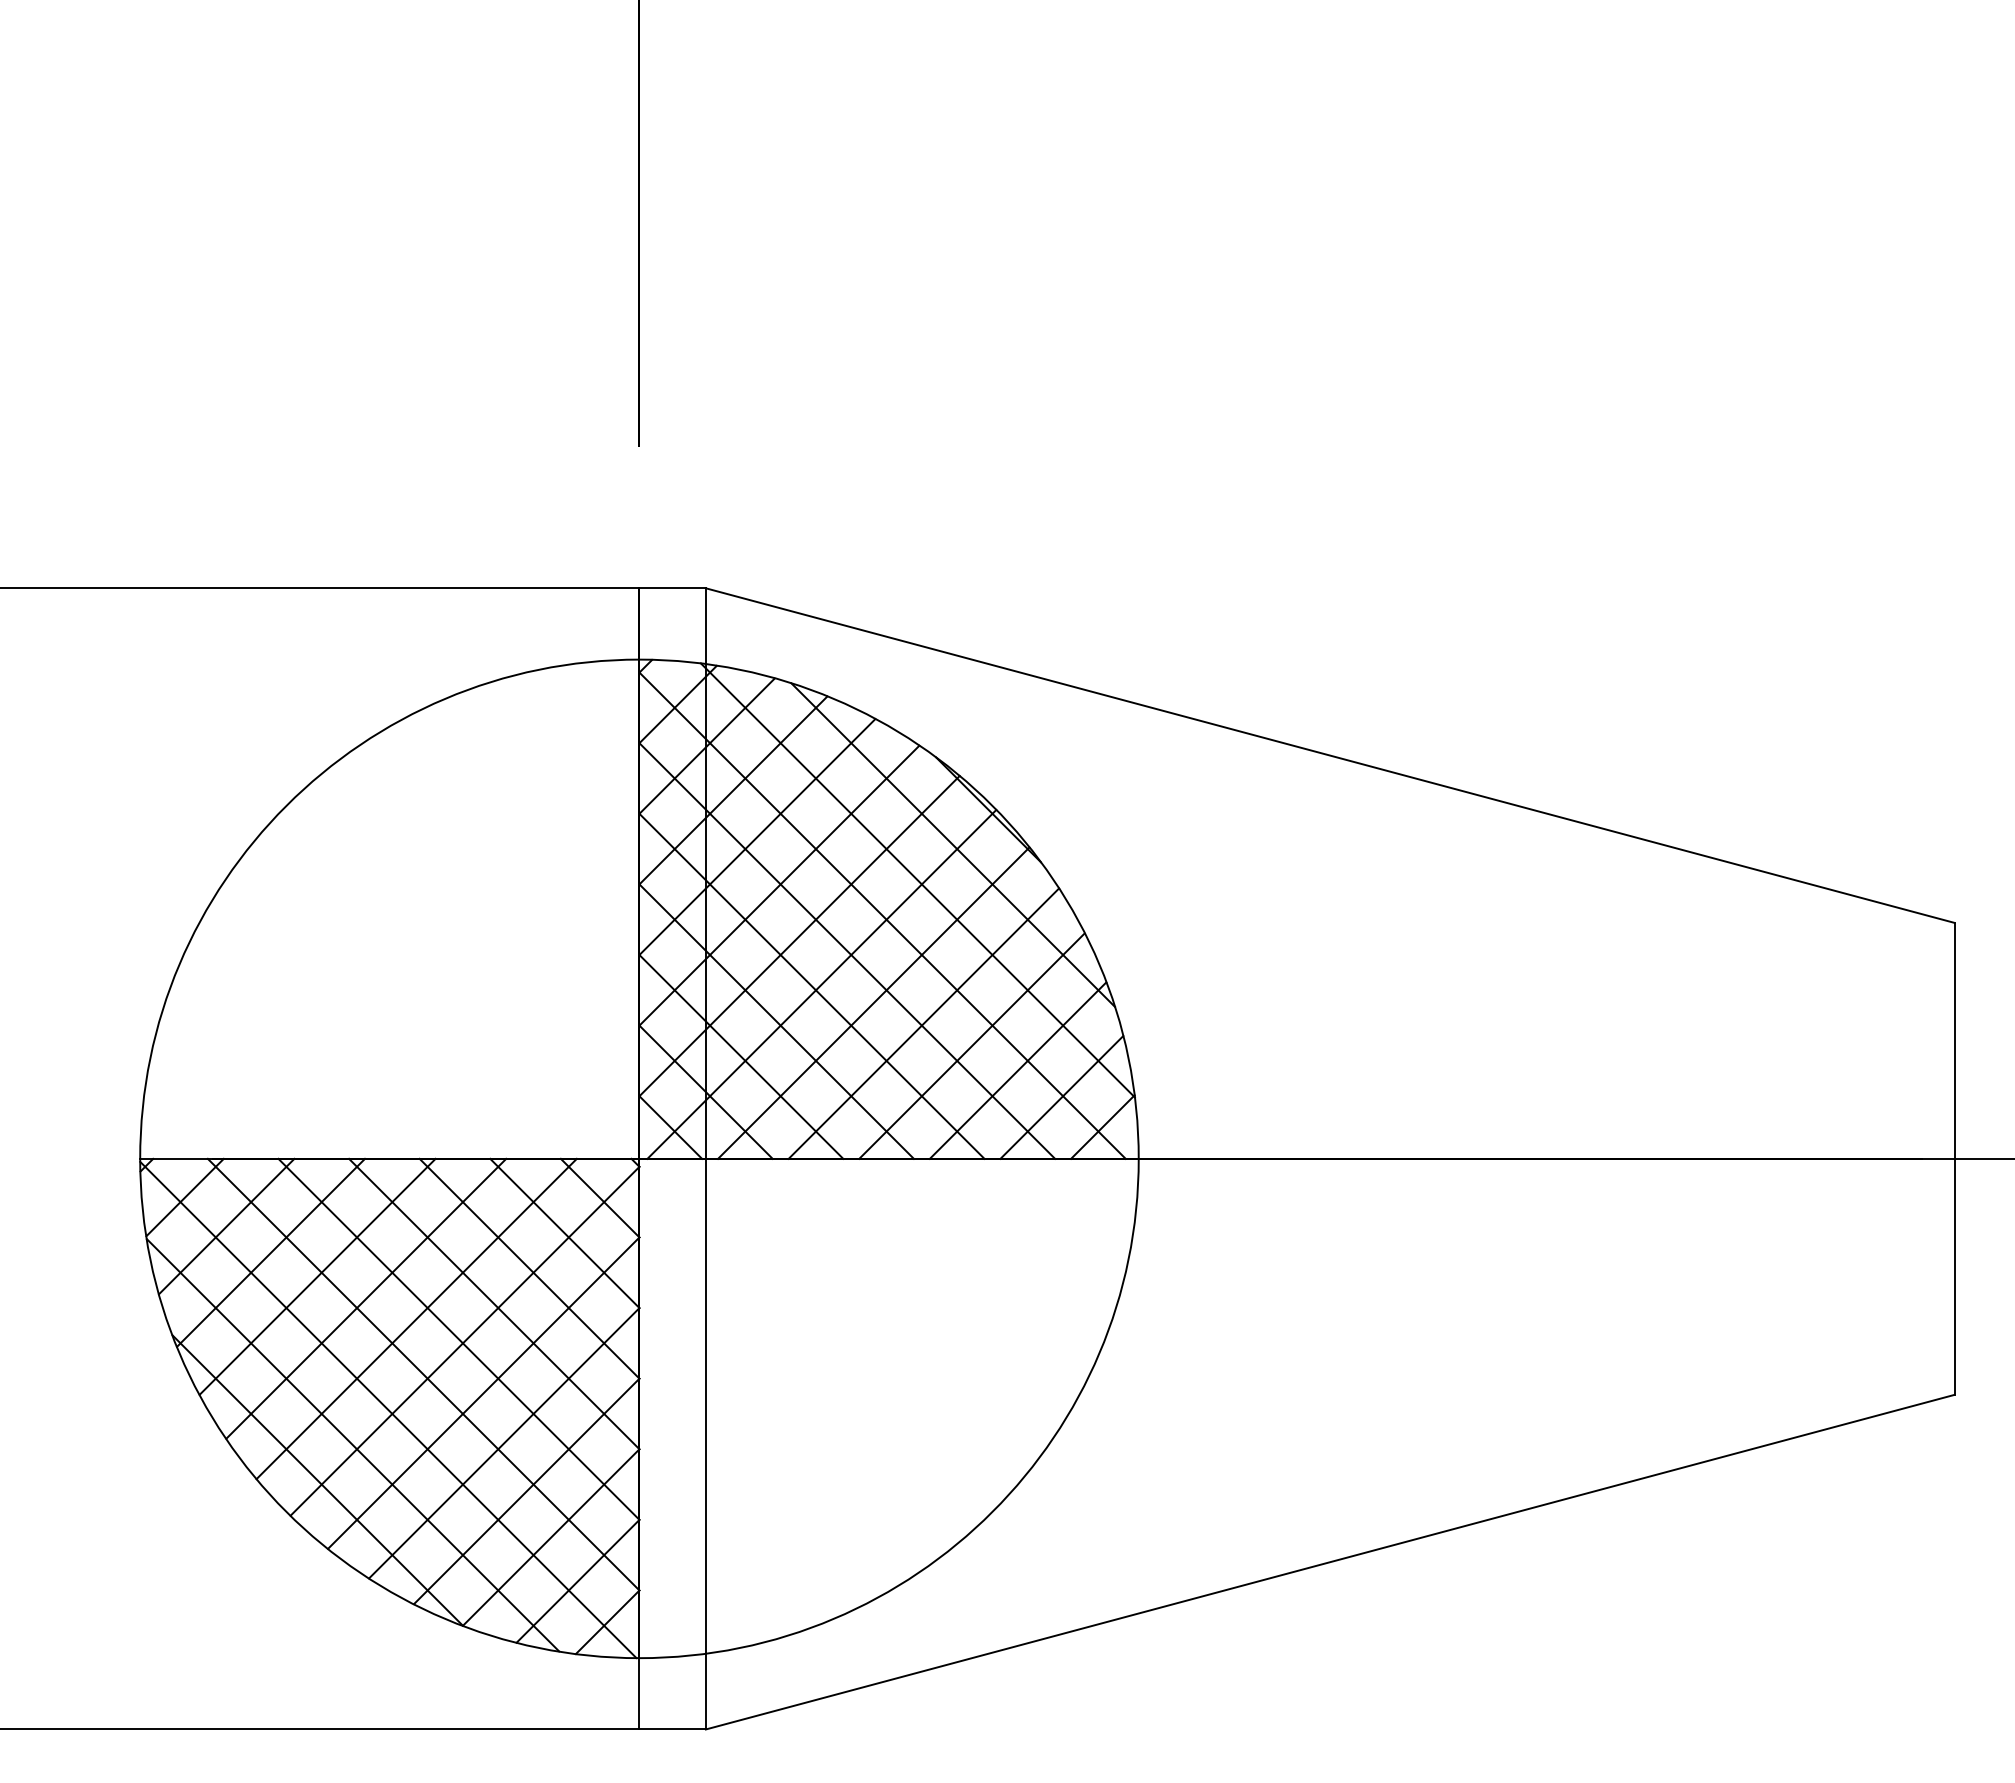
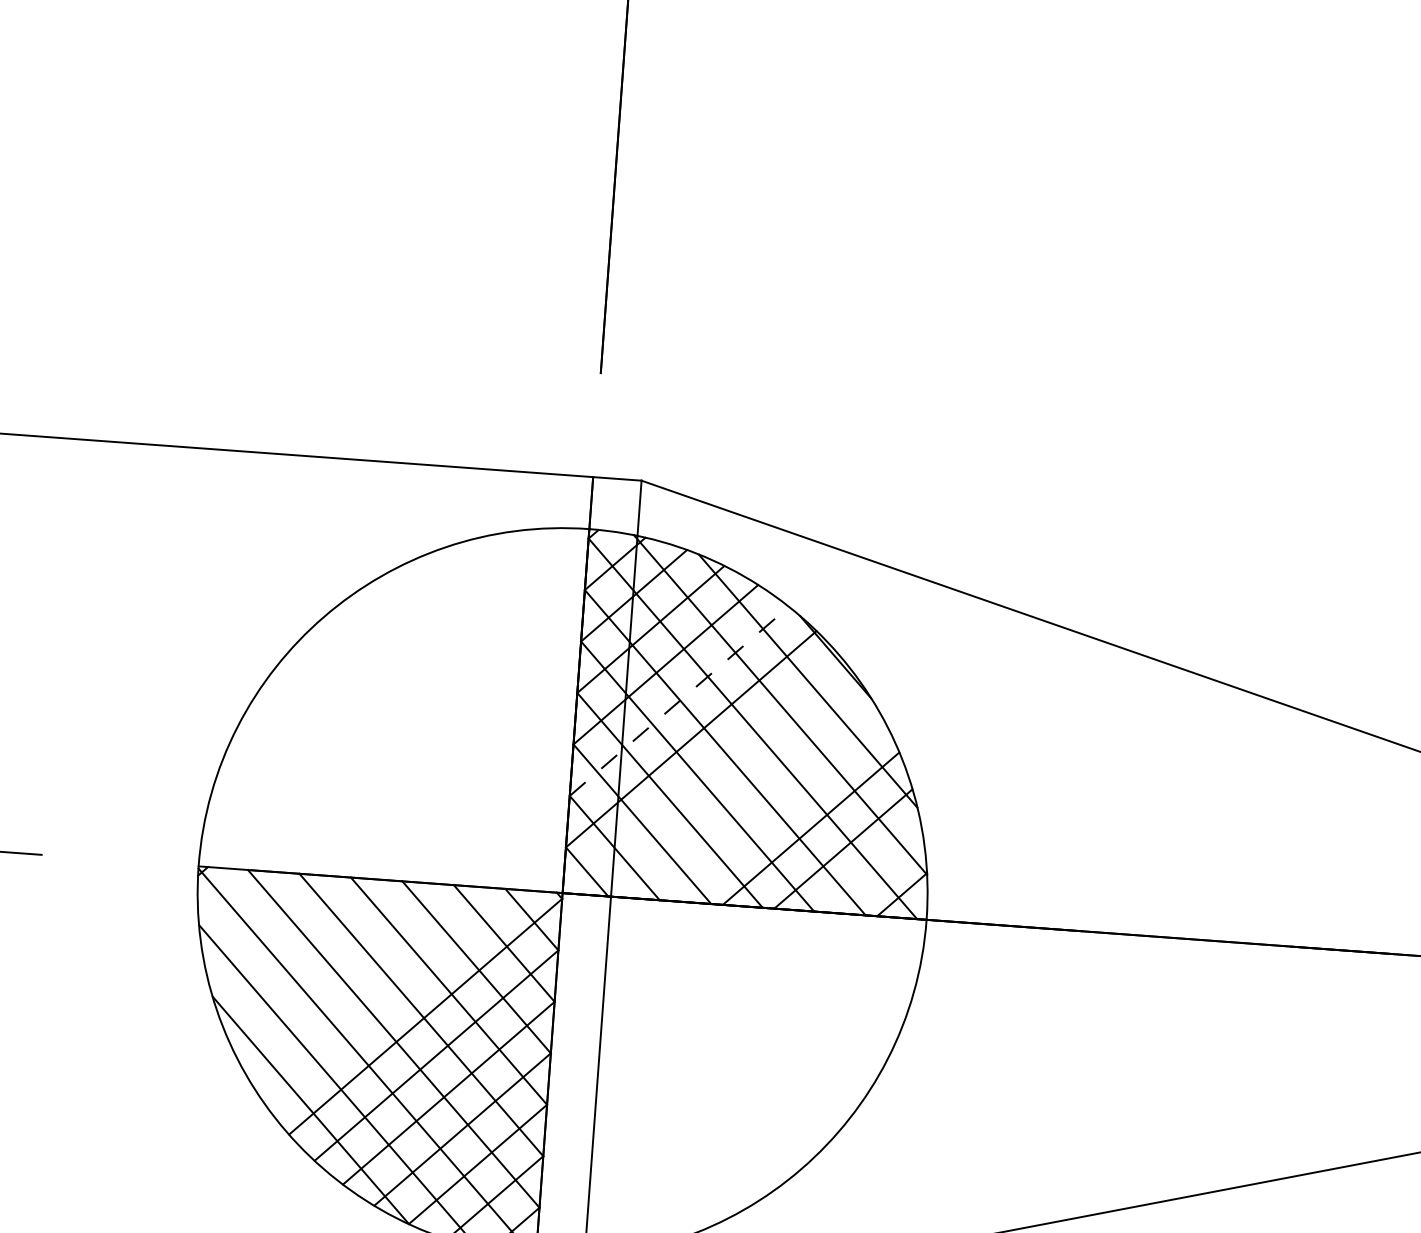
line: (779, 885) -> (679, 701), solid -> dashed
line: (821, 984) -> (704, 775), removed
line: (873, 1002) -> (741, 791), removed
line: (923, 1023) -> (776, 809), removed
line: (1061, 1097) -> (873, 870), removed
line: (184, 1197) -> (228, 896), removed
line: (226, 1226) -> (257, 920), removed
line: (270, 1252) -> (288, 941), removed
line: (317, 1276) -> (321, 961), removed
line: (366, 1298) -> (356, 980), removed
line: (416, 1318) -> (391, 997), removed

